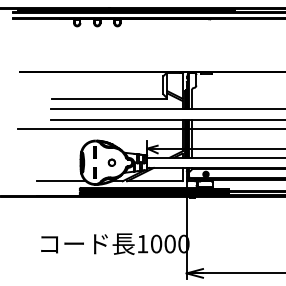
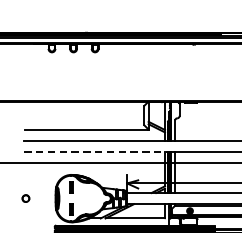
line: (119, 119) -> (97, 152), solid -> dashed
part: (111, 162) -> (25, 198), moved
line: (61, 181) -> (35, 218), removed

